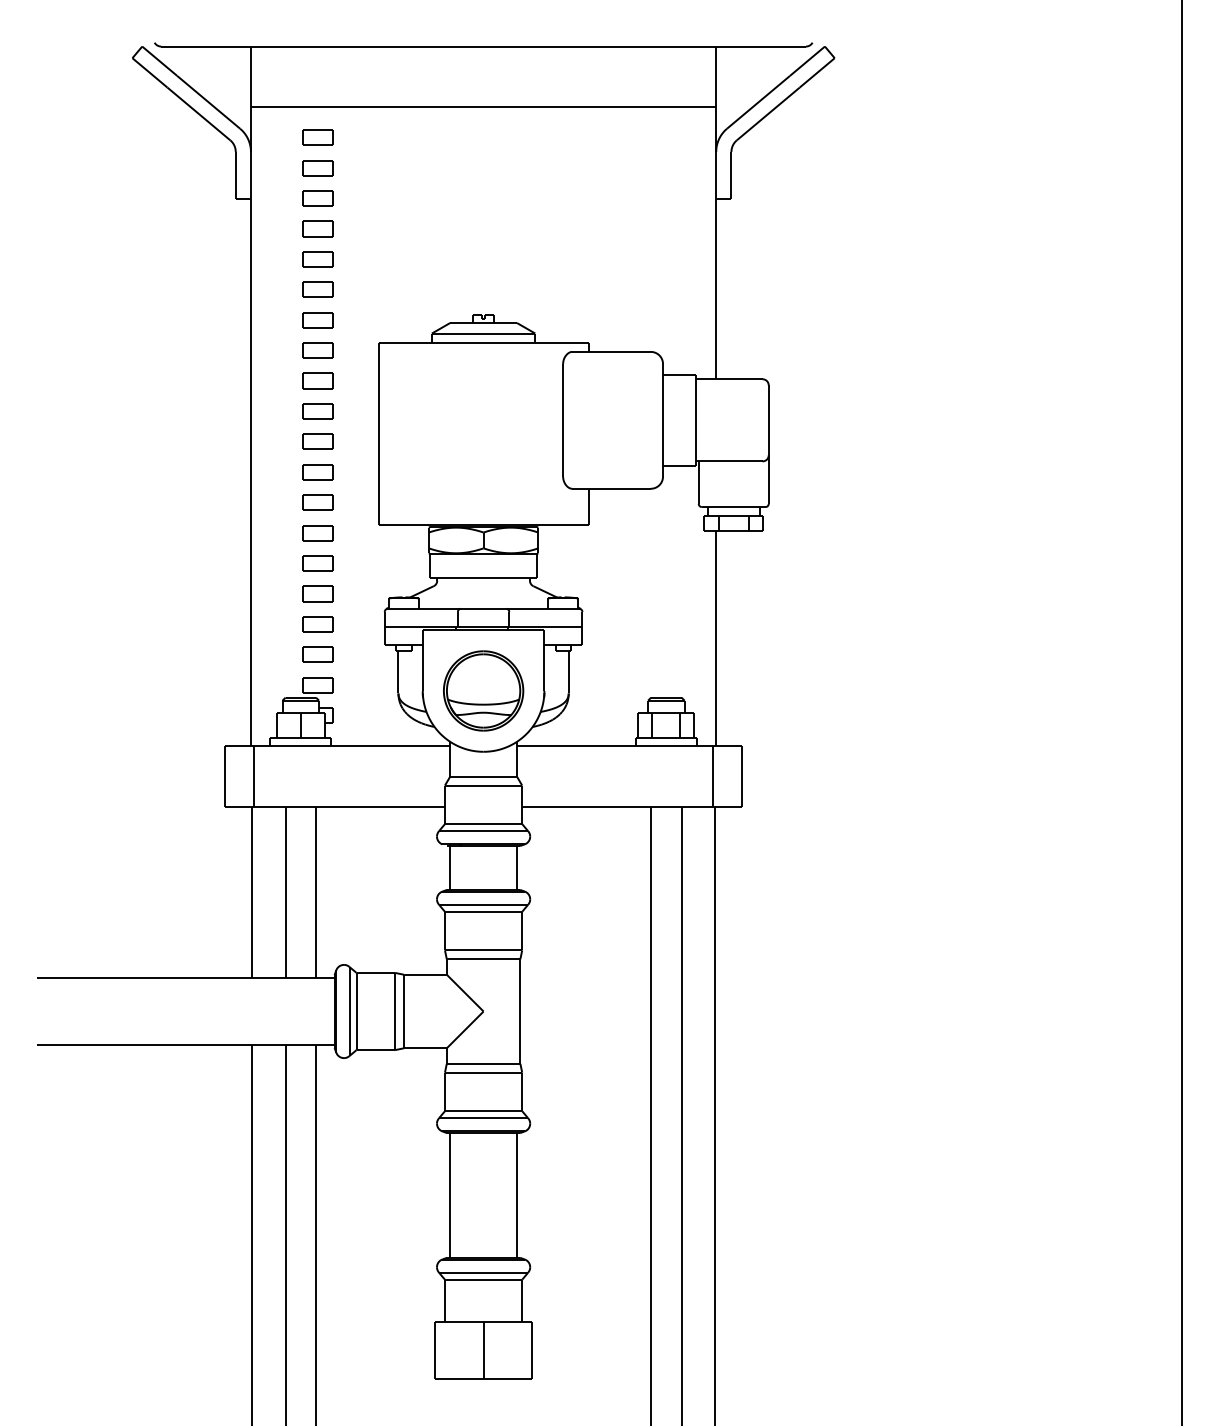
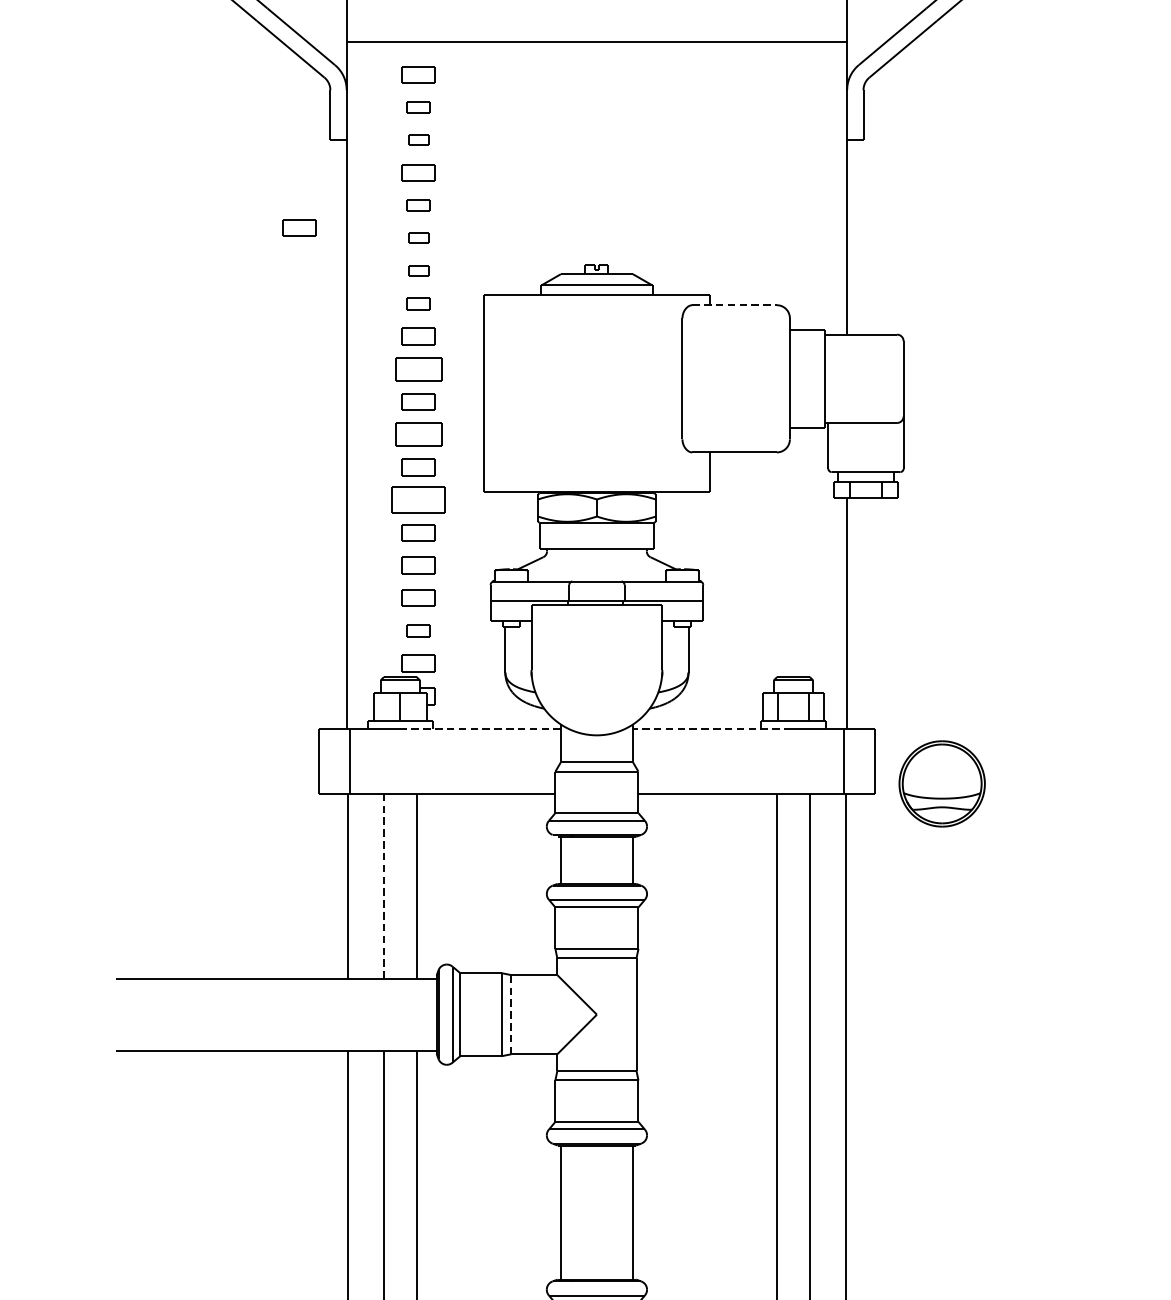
part: (317, 168) -> (418, 107), size x0.7
part: (317, 198) -> (418, 140), size x0.6
part: (317, 259) -> (418, 205), size x0.7
part: (206, 279) -> (298, 227), added
part: (317, 289) -> (418, 238), size x0.6
part: (317, 320) -> (418, 271), size x0.6
part: (317, 350) -> (418, 303), size x0.7
line: (612, 351) -> (735, 304), solid -> dashed
part: (317, 411) -> (418, 369), size x1.4
part: (317, 472) -> (418, 434), size x1.4
part: (317, 533) -> (418, 500), size x1.6
part: (317, 654) -> (418, 630), size x0.7
part: (483, 690) -> (942, 783), moved
line: (376, 745) -> (481, 728), solid -> dashed
line: (590, 745) -> (711, 728), solid -> dashed
line: (285, 892) -> (383, 886), solid -> dashed
line: (403, 1014) -> (510, 1017), solid -> dashed

